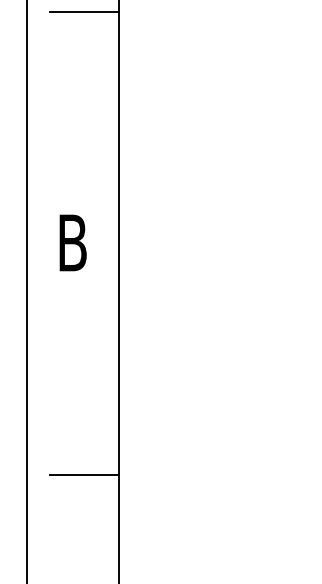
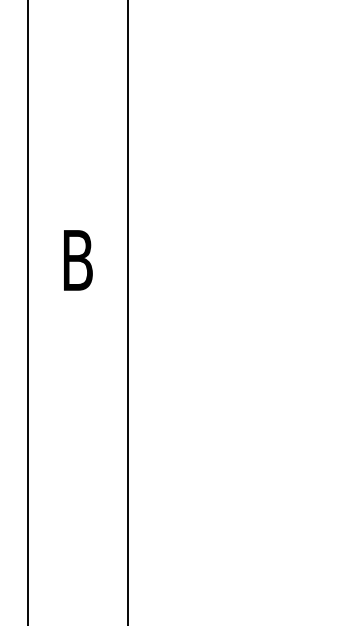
line: (84, 11) -> (90, 12), removed
line: (84, 475) -> (90, 509), removed

